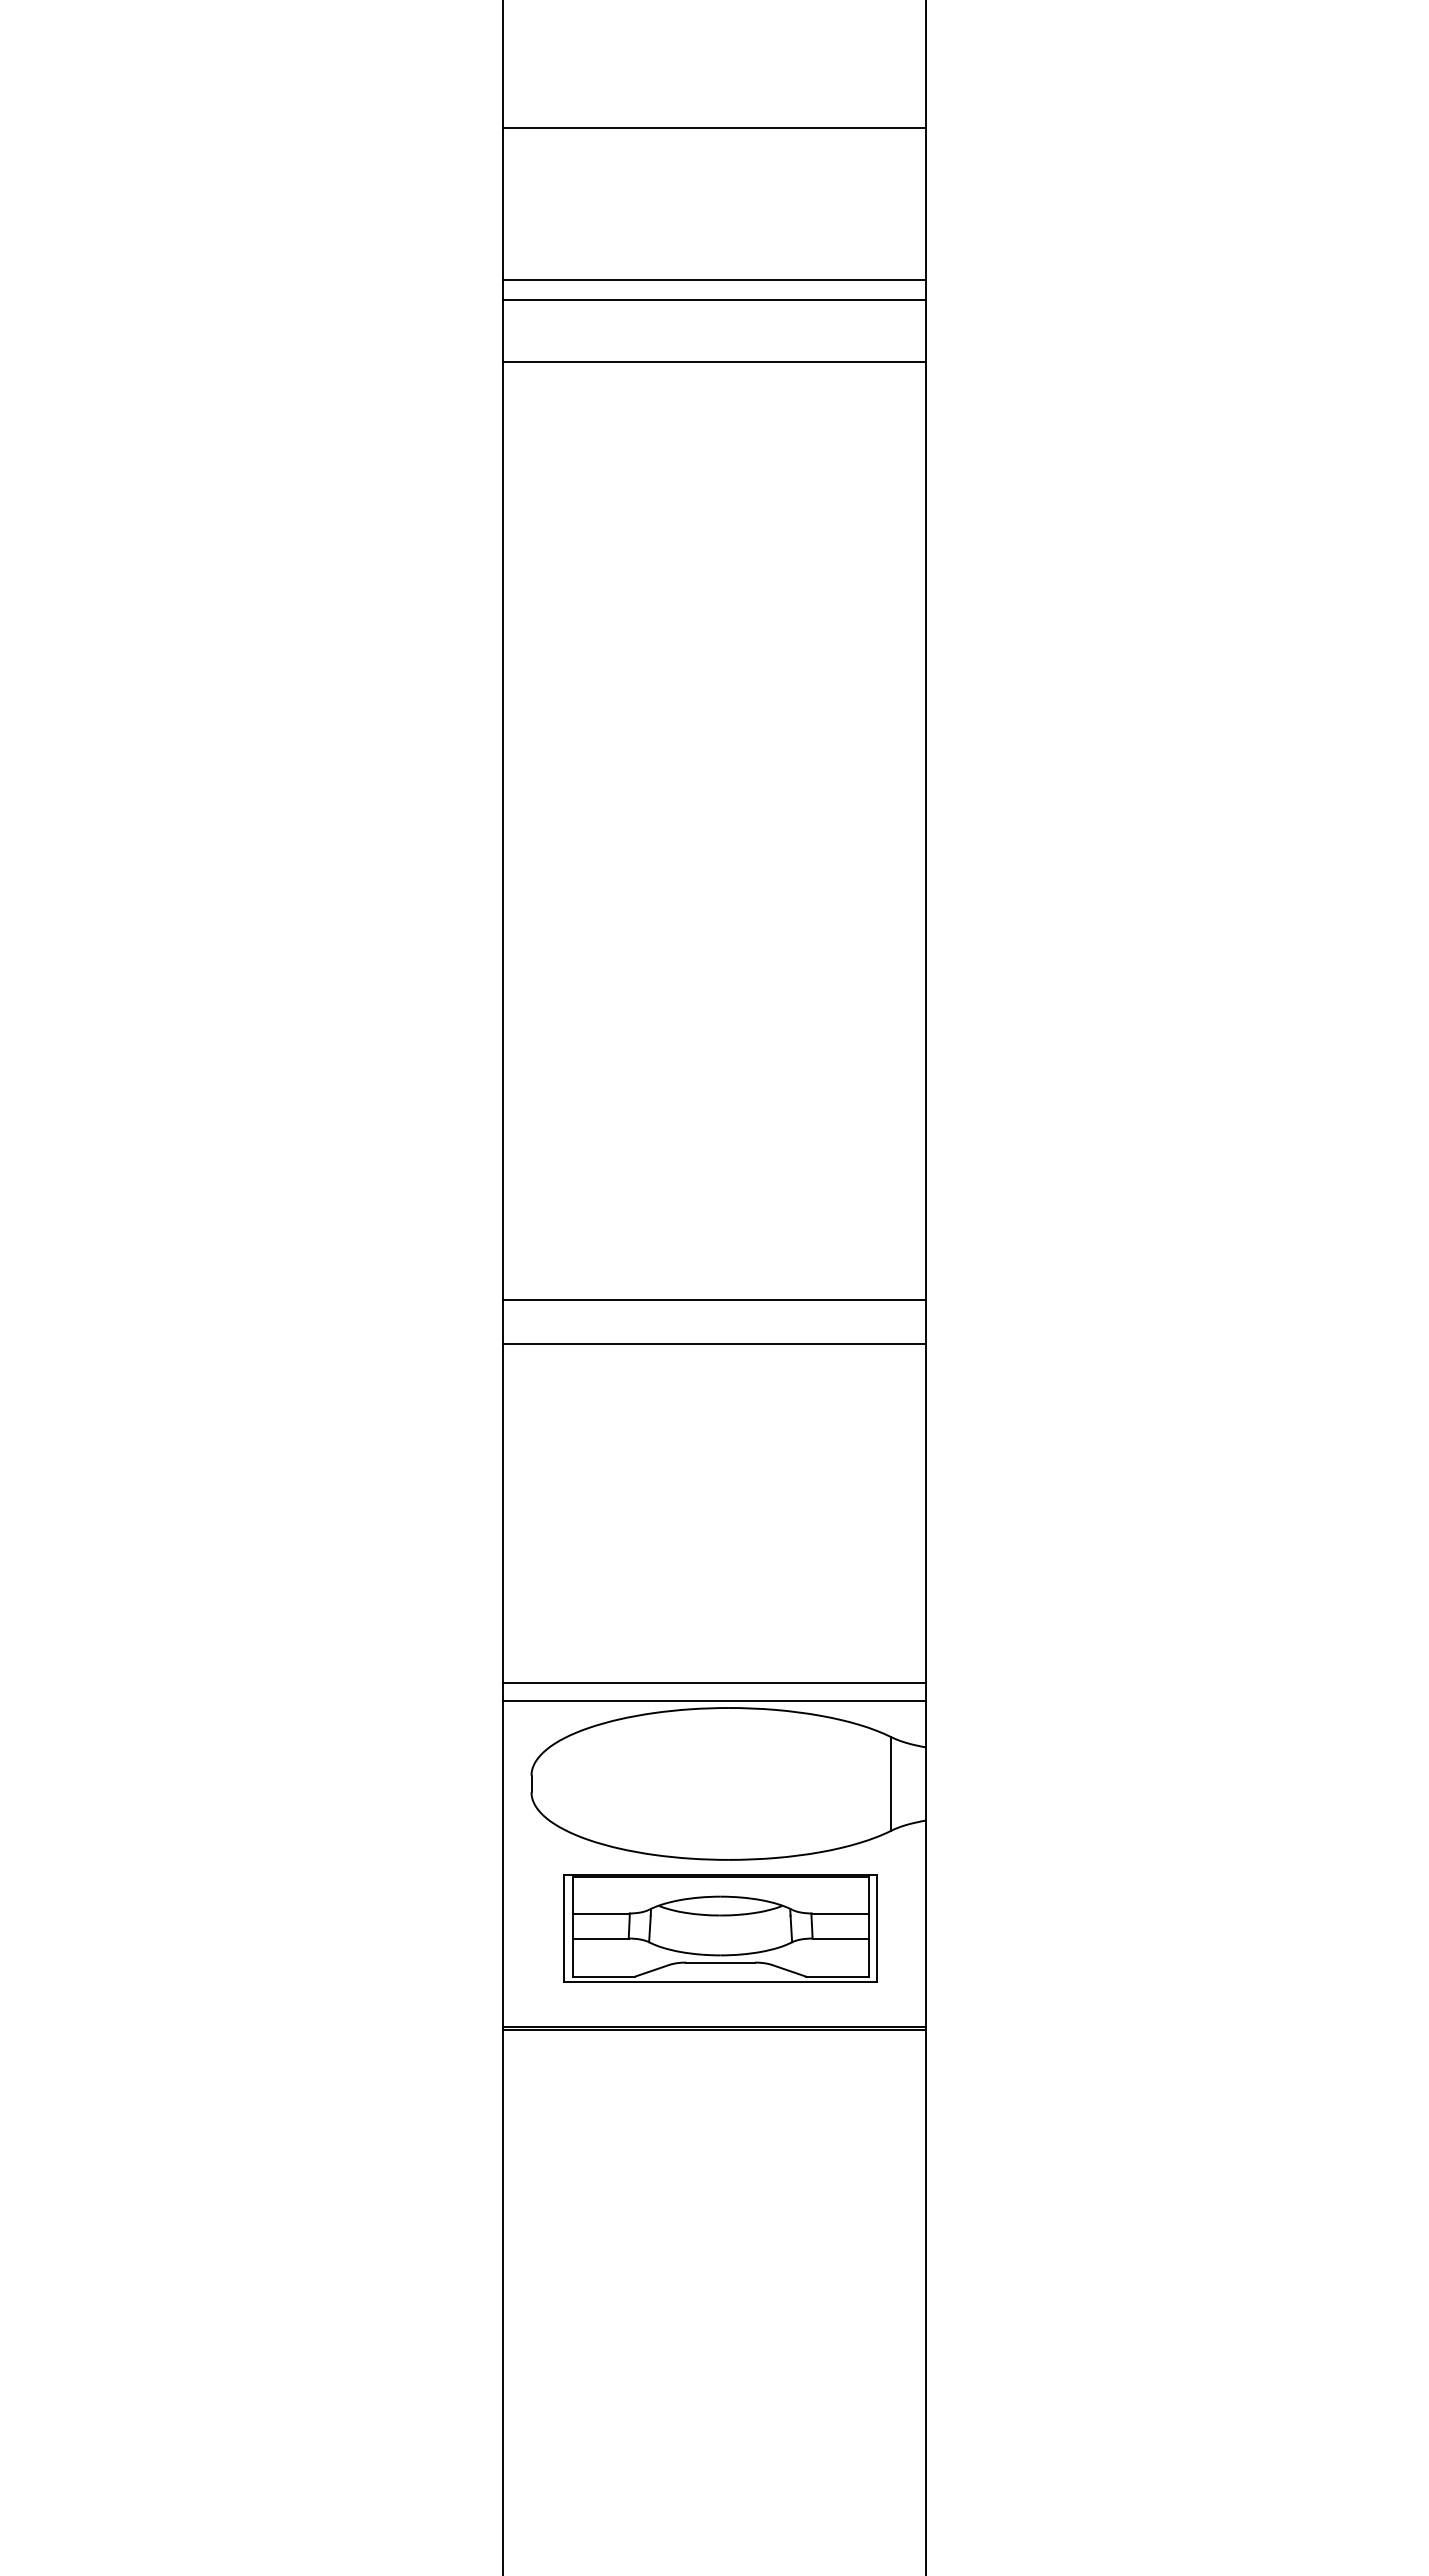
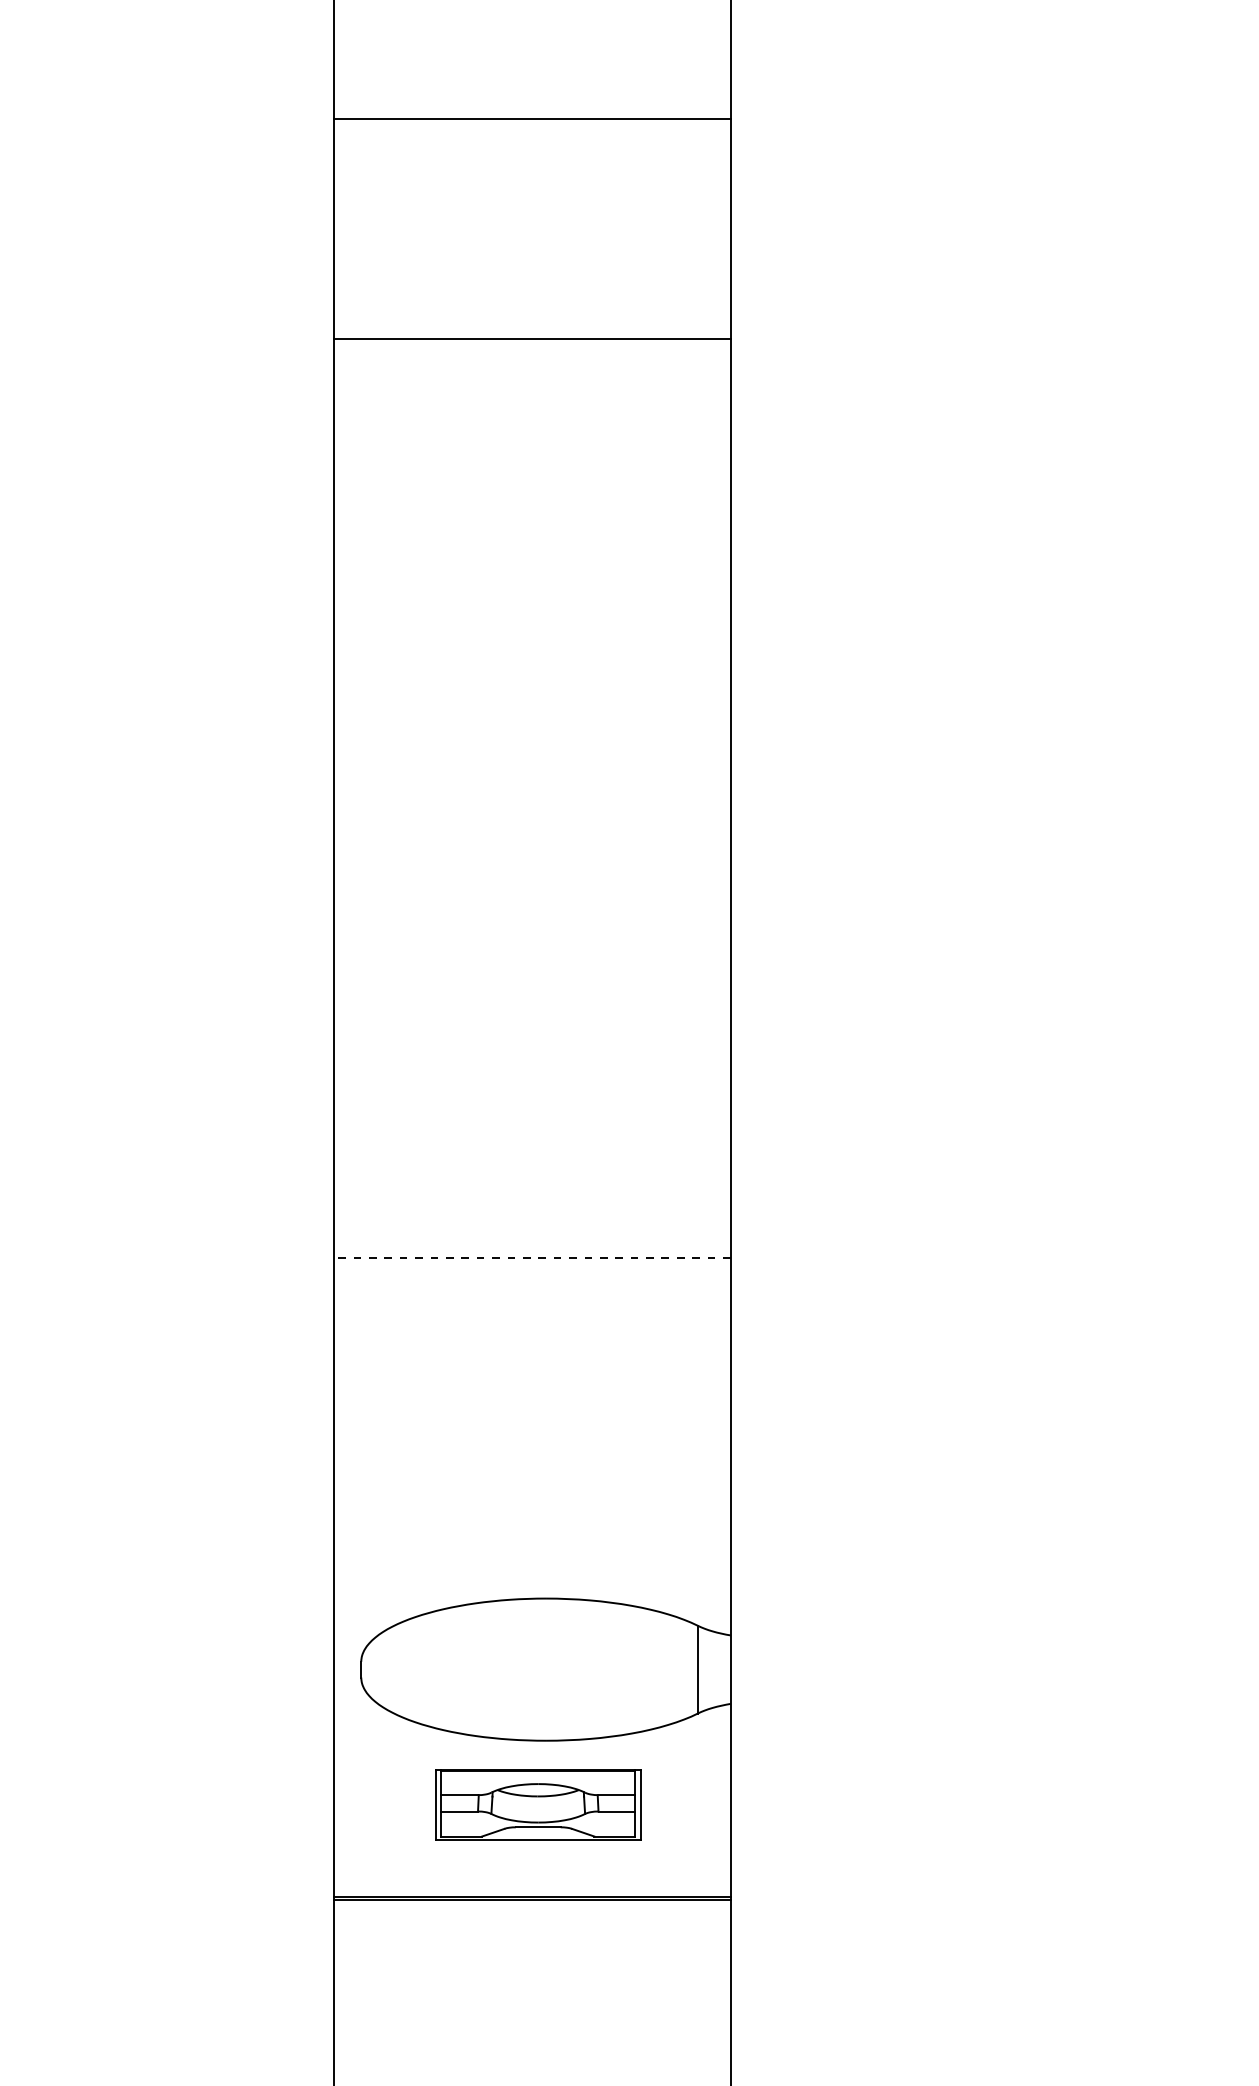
line: (714, 280) -> (532, 262), removed
line: (714, 300) -> (532, 281), removed
line: (714, 1299) -> (532, 1216), removed
line: (714, 1343) -> (532, 1257), solid -> dashed
line: (714, 1683) -> (532, 1575), removed
line: (714, 1700) -> (532, 1591), removed
part: (720, 1928) -> (538, 1804), size x0.7

